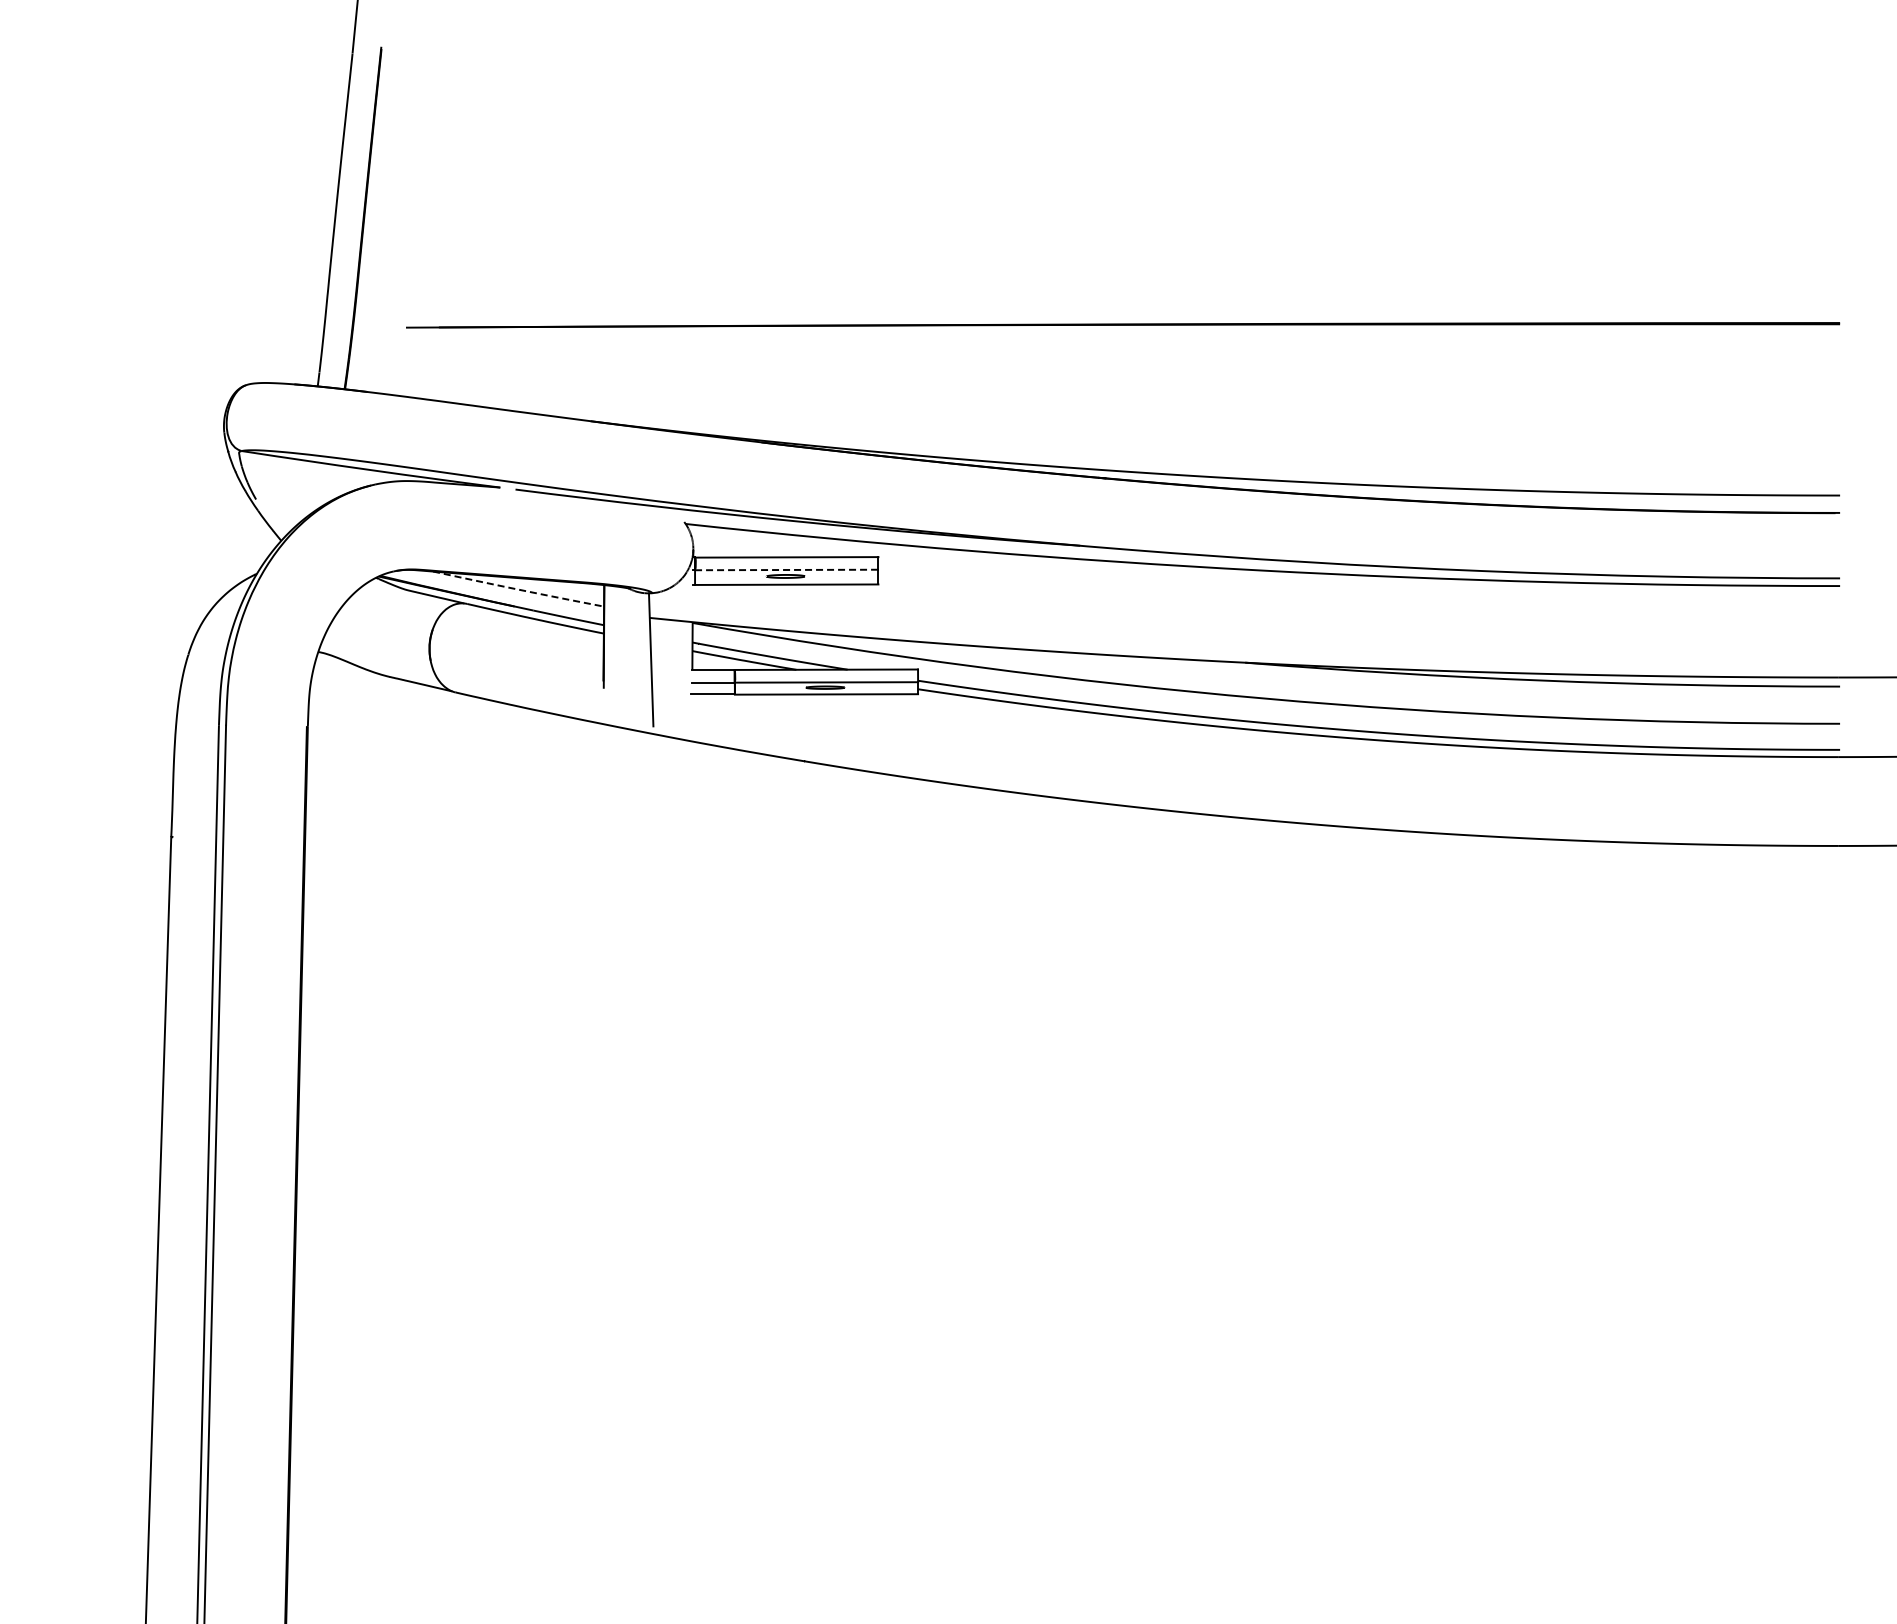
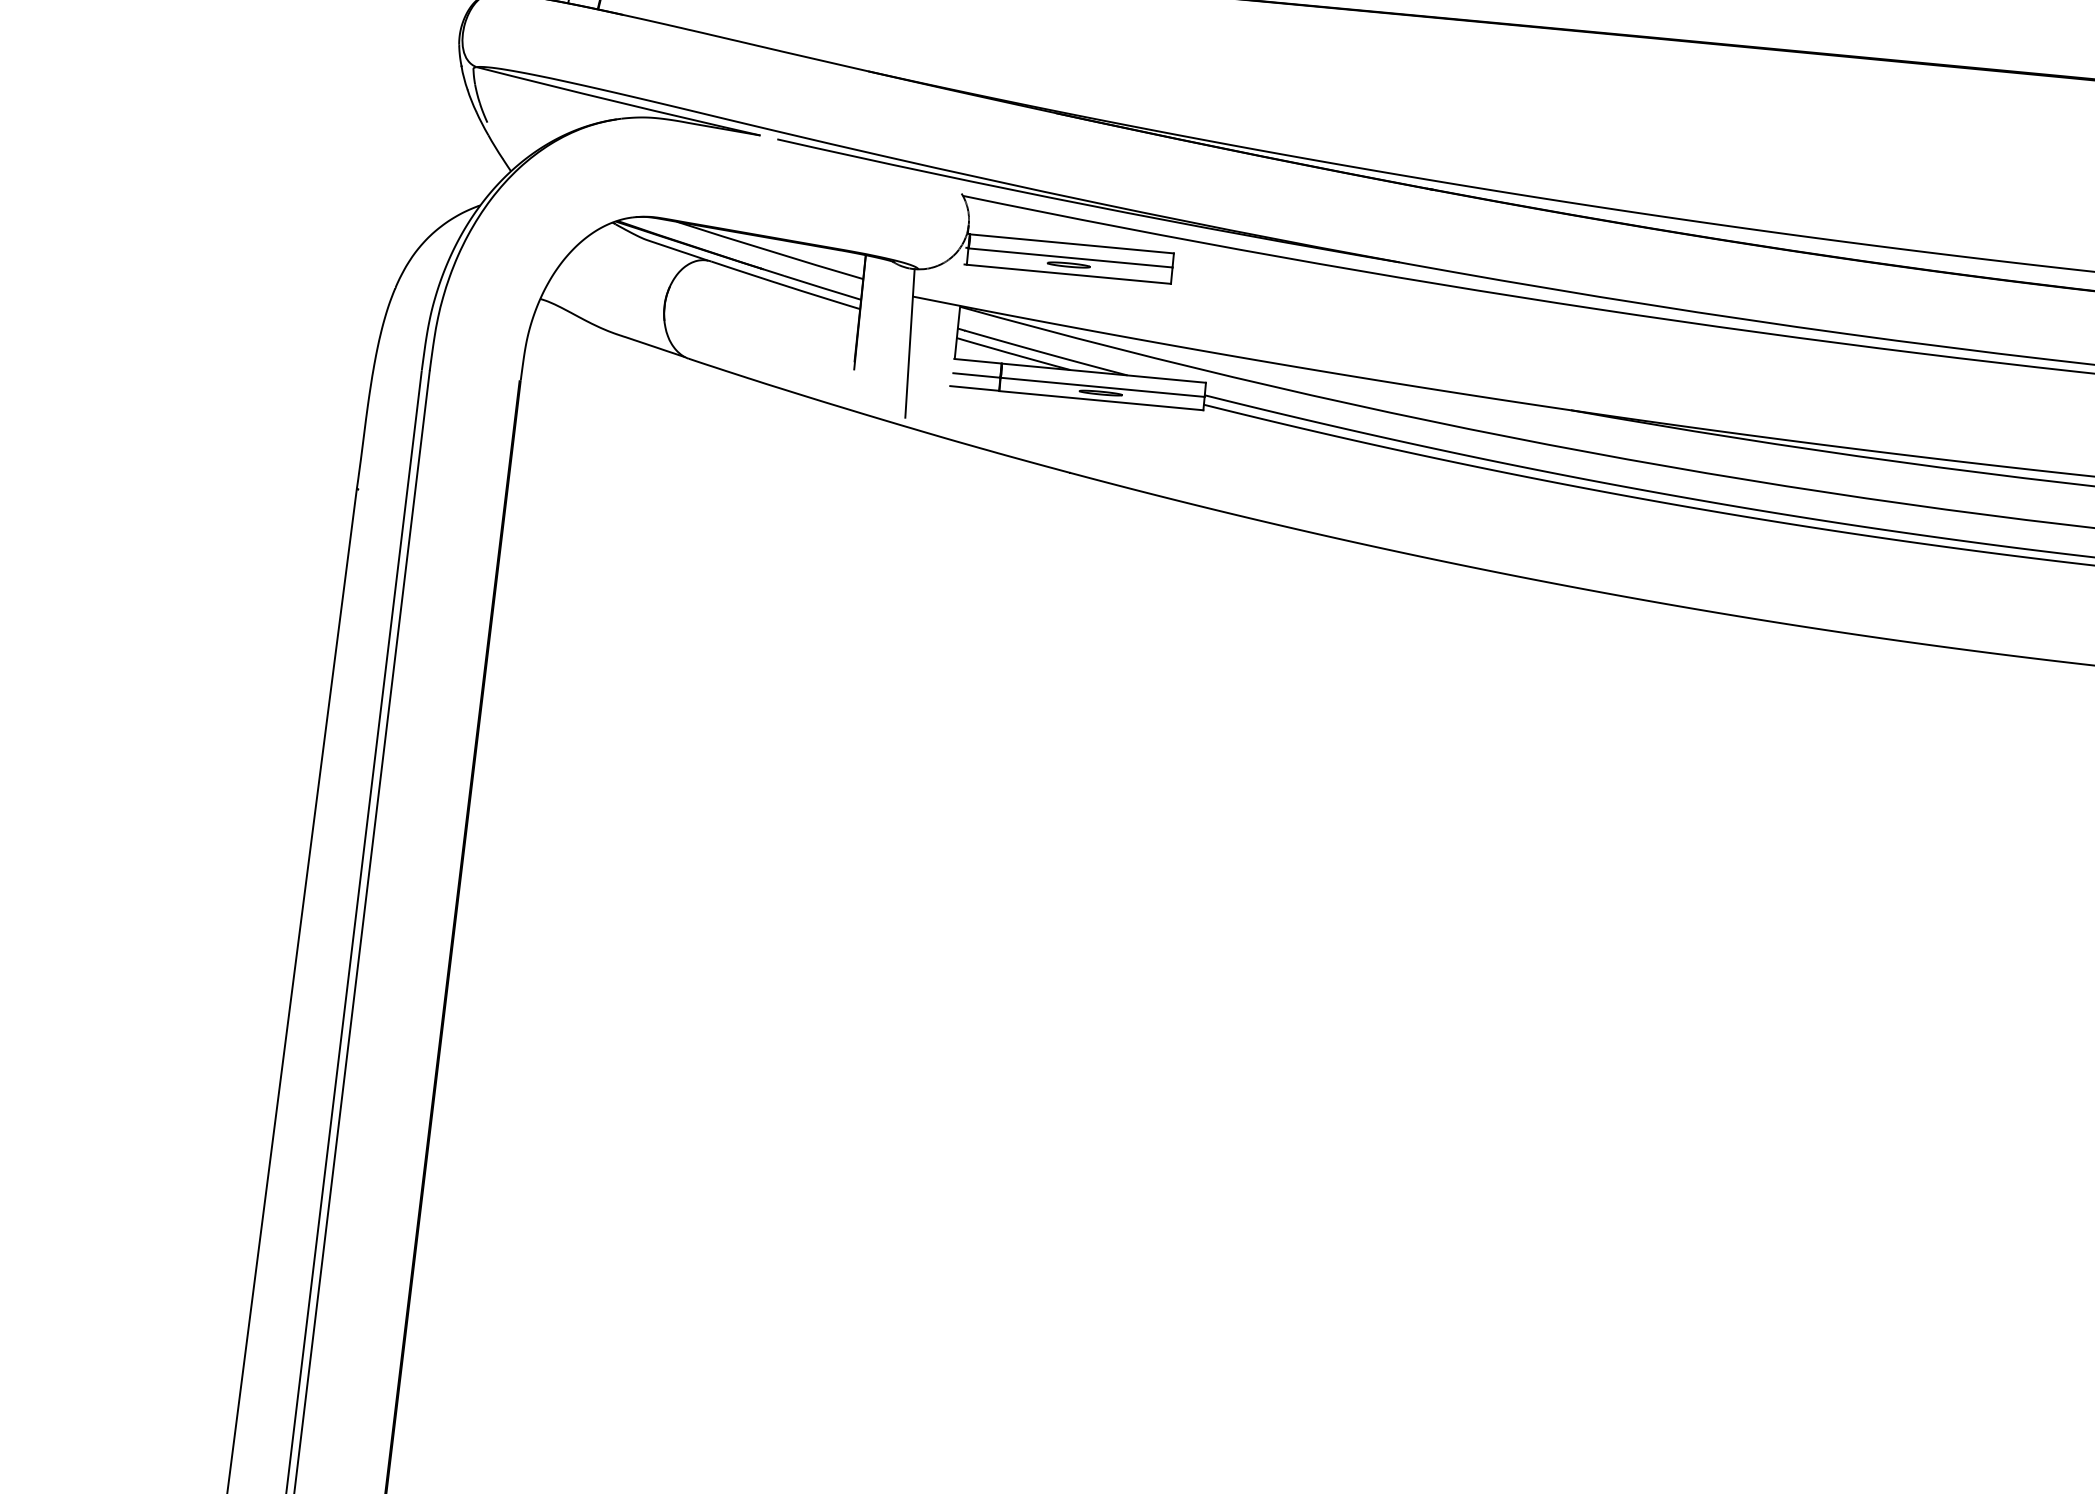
line: (786, 569) -> (1070, 257), dashed -> solid
arc: (518, 589) -> (769, 250), dashed -> solid

